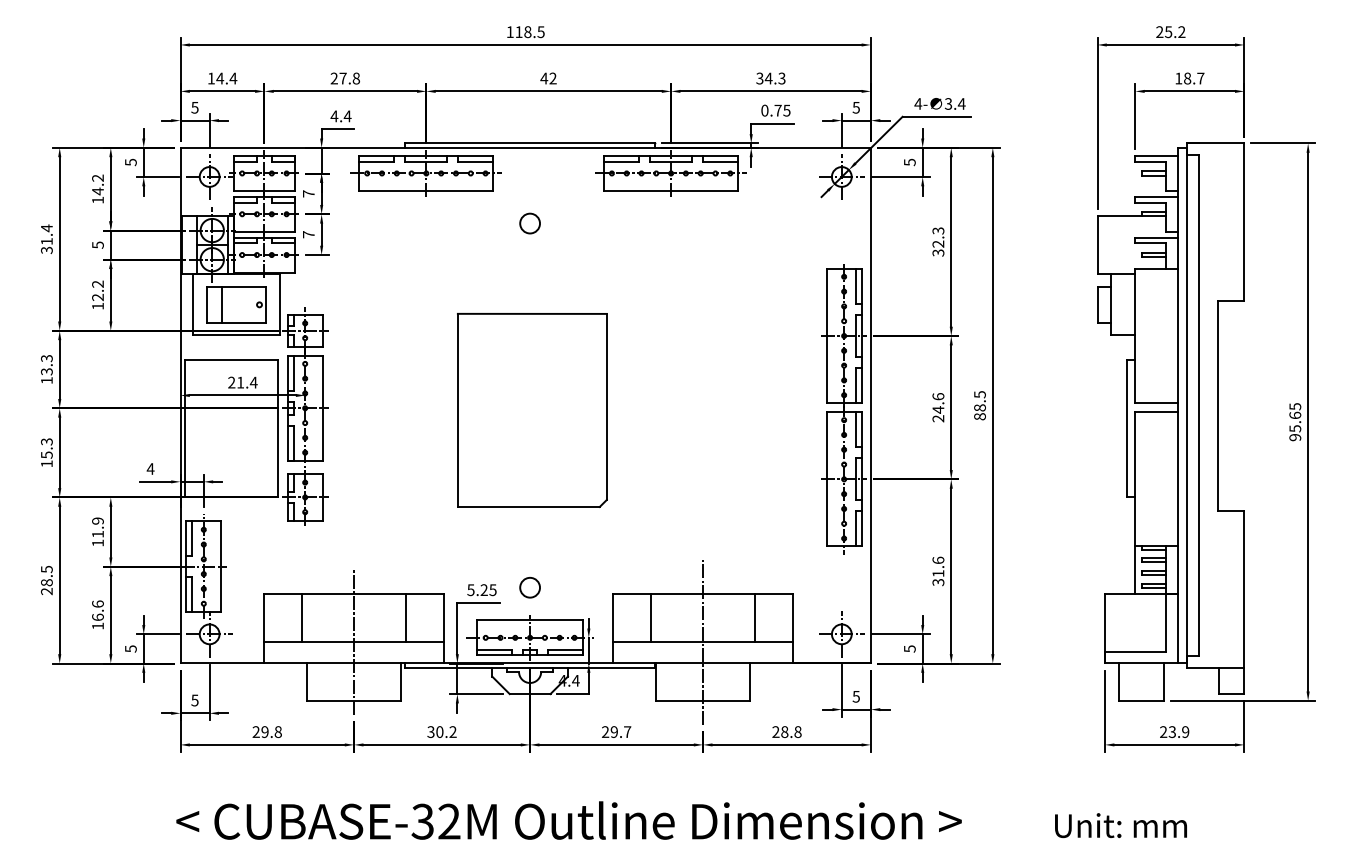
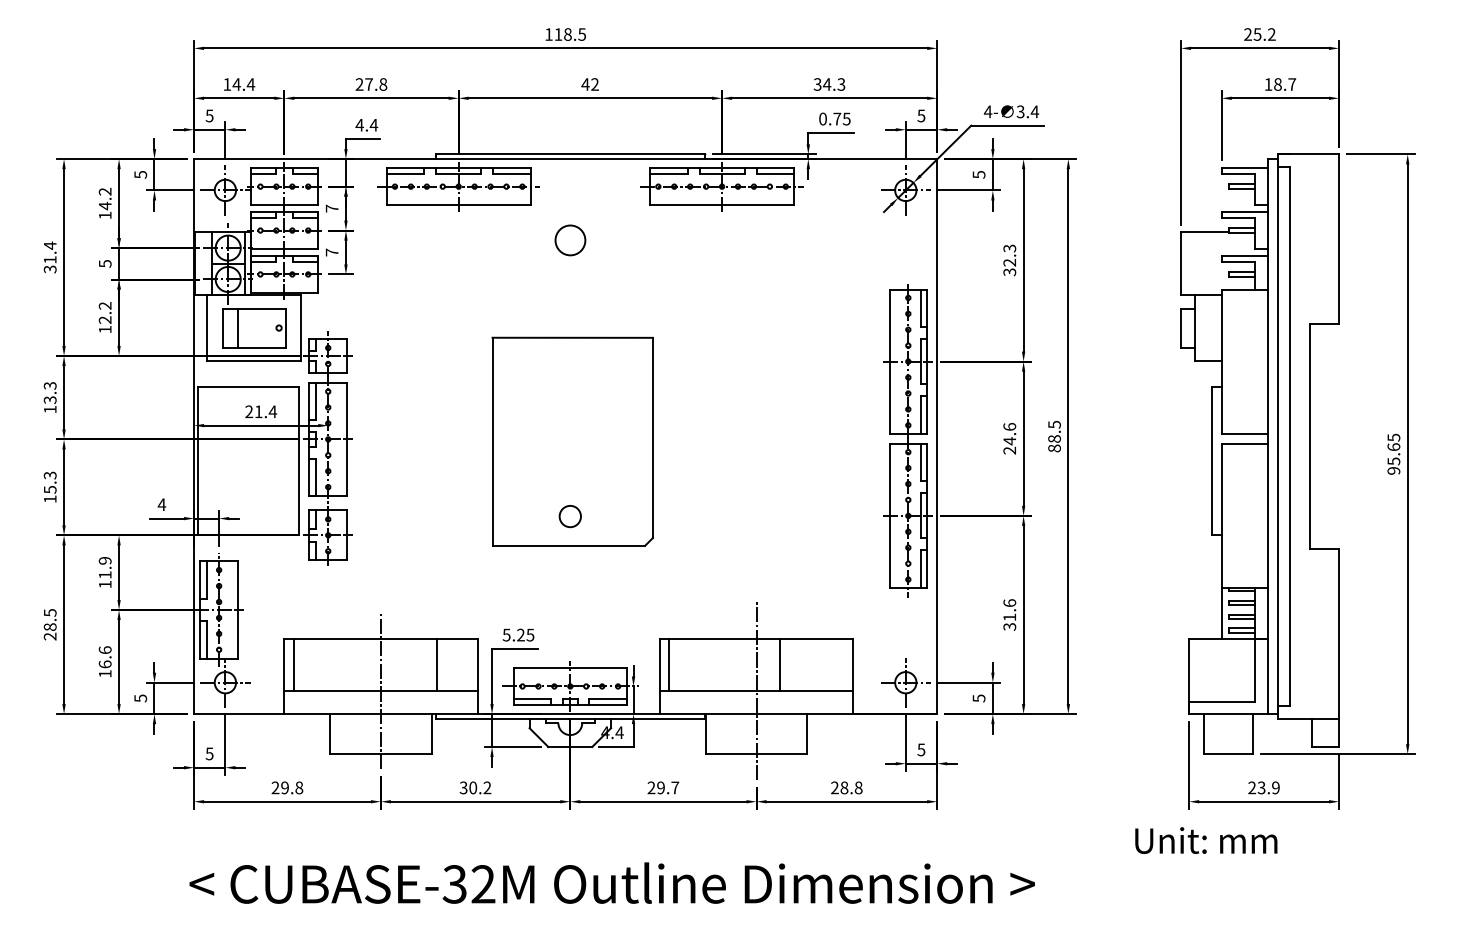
circle: (529, 223) -> (569, 240), size x1.4
circle: (529, 587) -> (569, 516), moved
line: (302, 617) -> (294, 664), moved
line: (651, 617) -> (668, 664), moved
line: (755, 617) -> (780, 664), moved
text: (1121, 825) -> (1206, 840), moved

